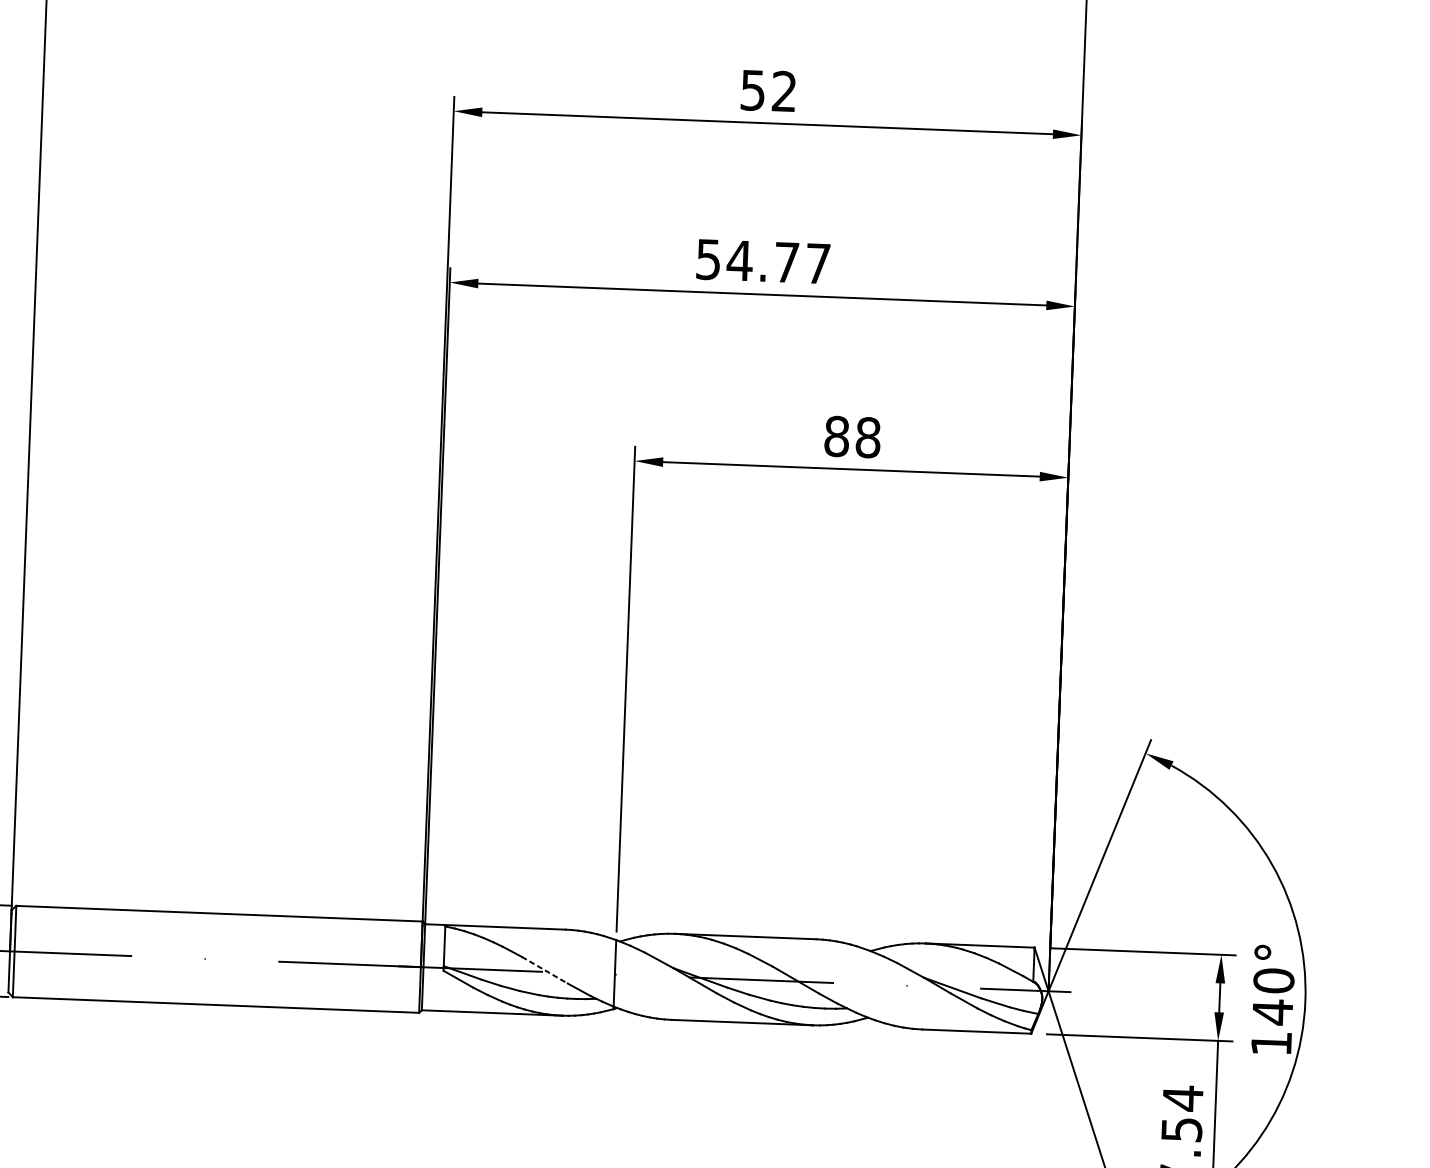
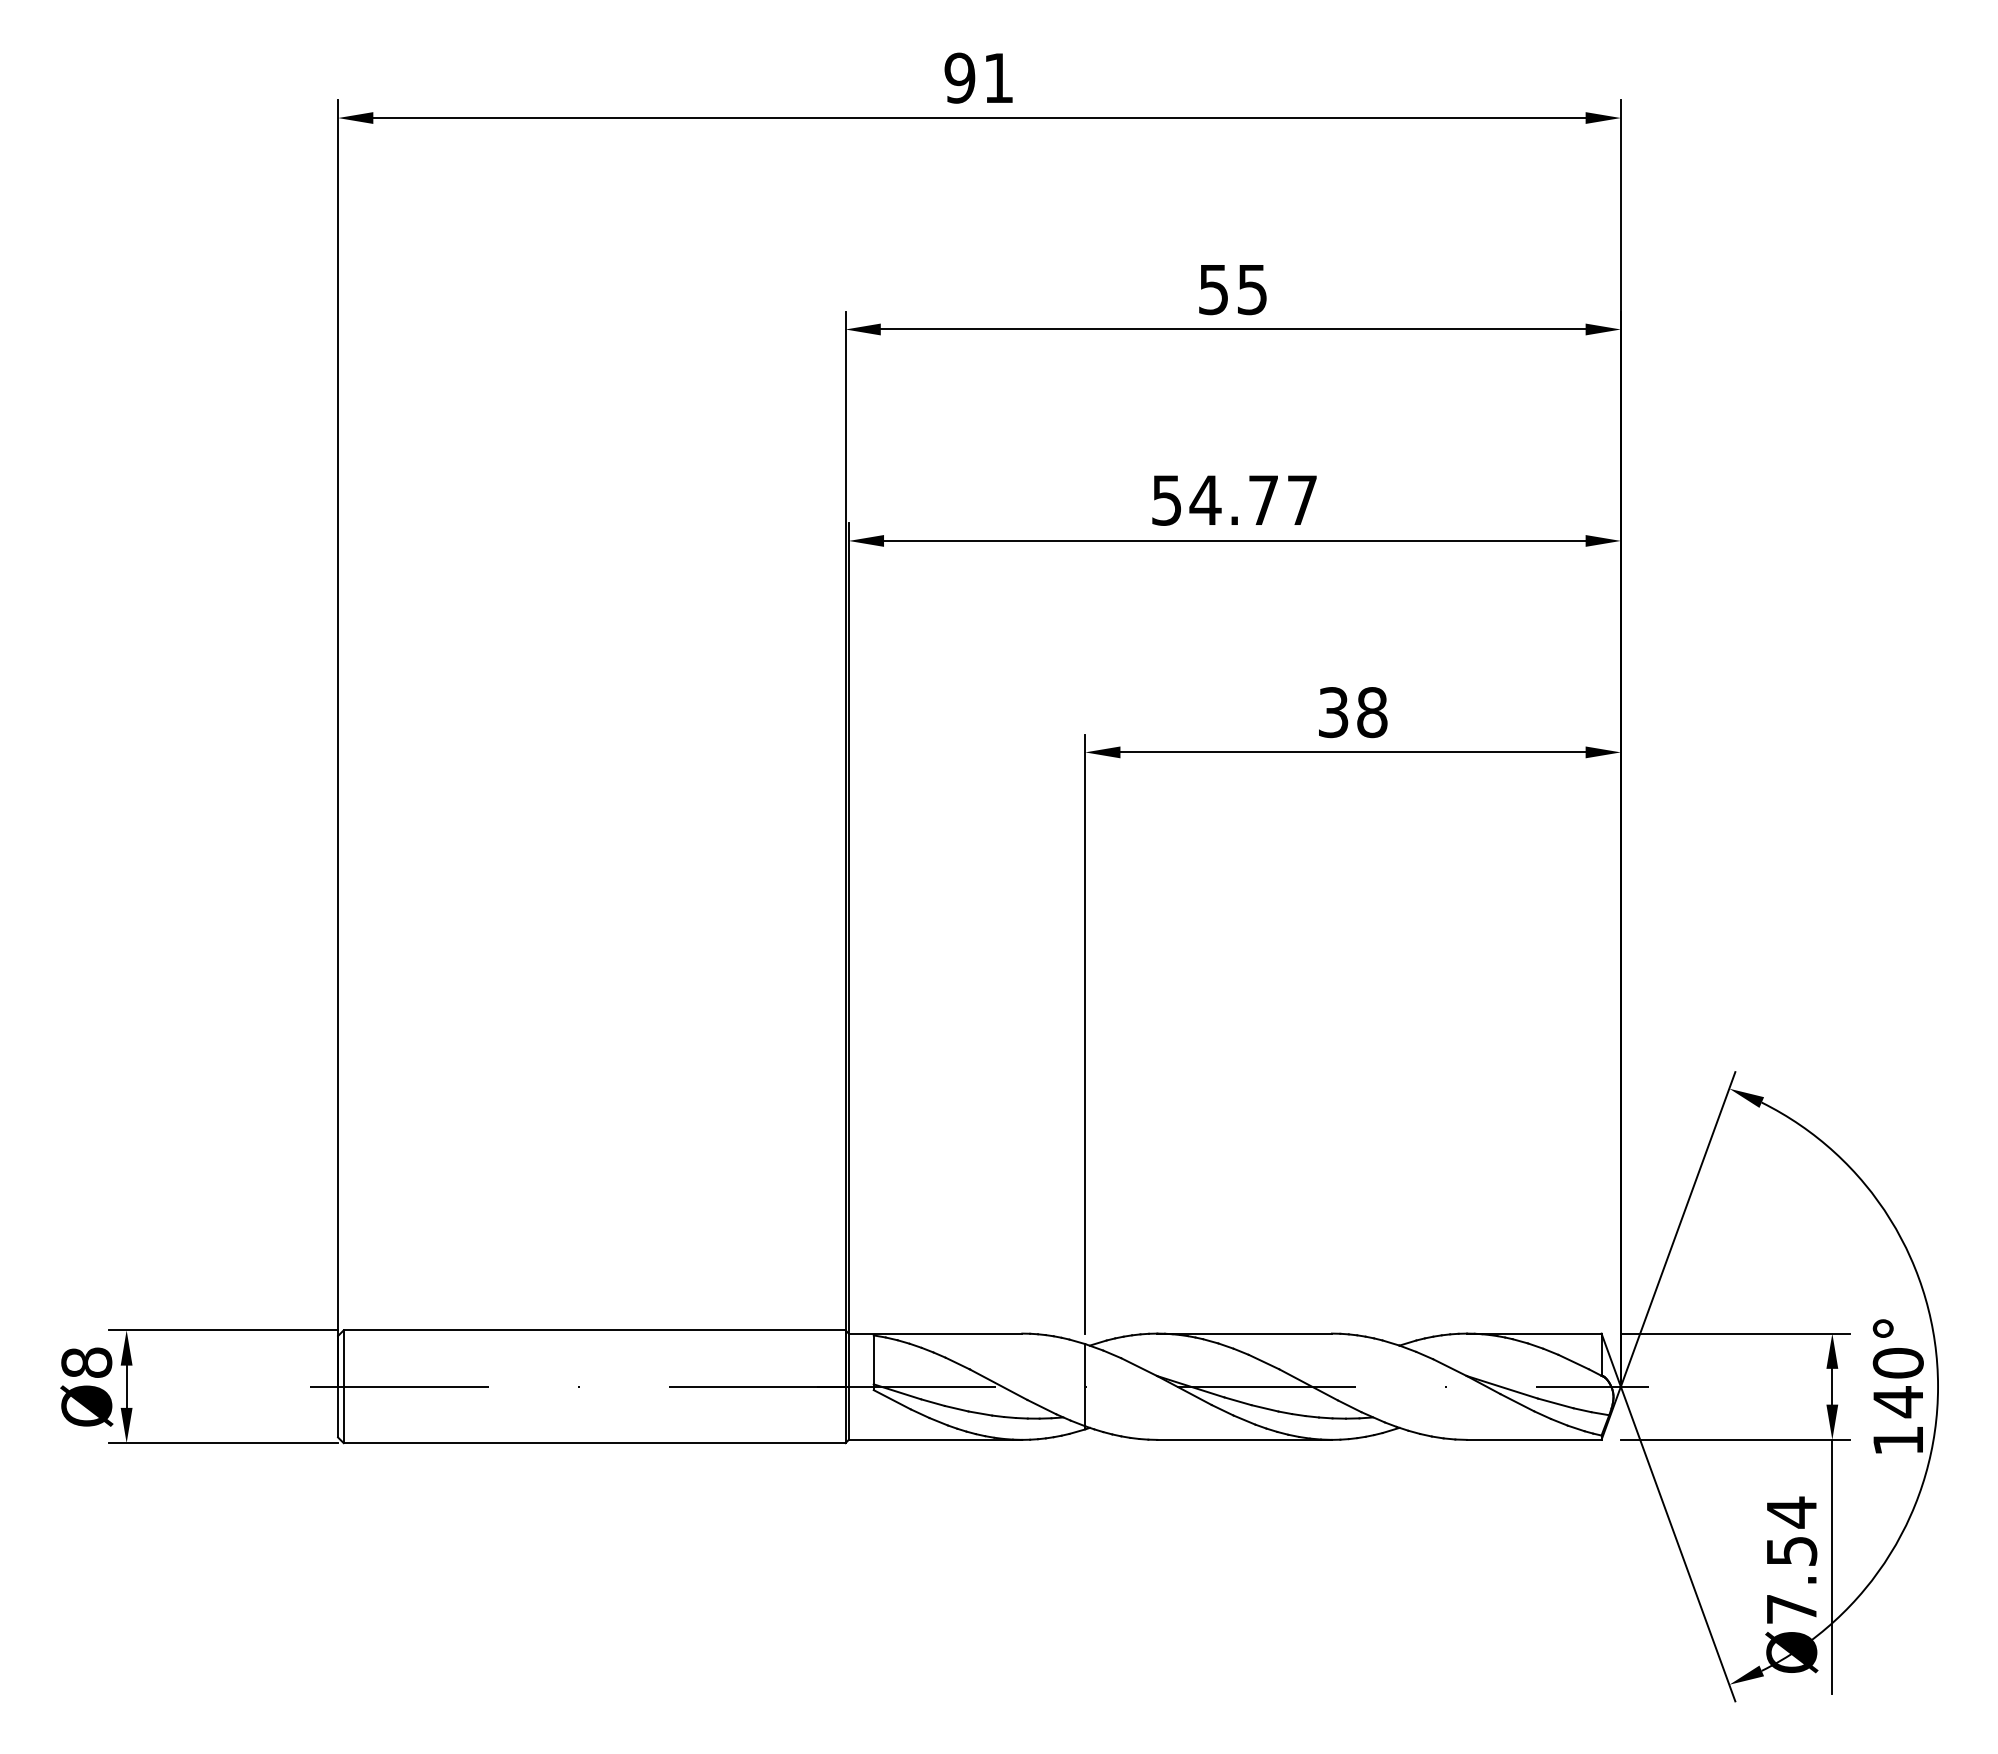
text: (783, 91) -> (1251, 289), 52 -> 55
text: (836, 436) -> (1333, 712), 88 -> 38
line: (544, 970) -> (998, 1384), dashed -> solid

